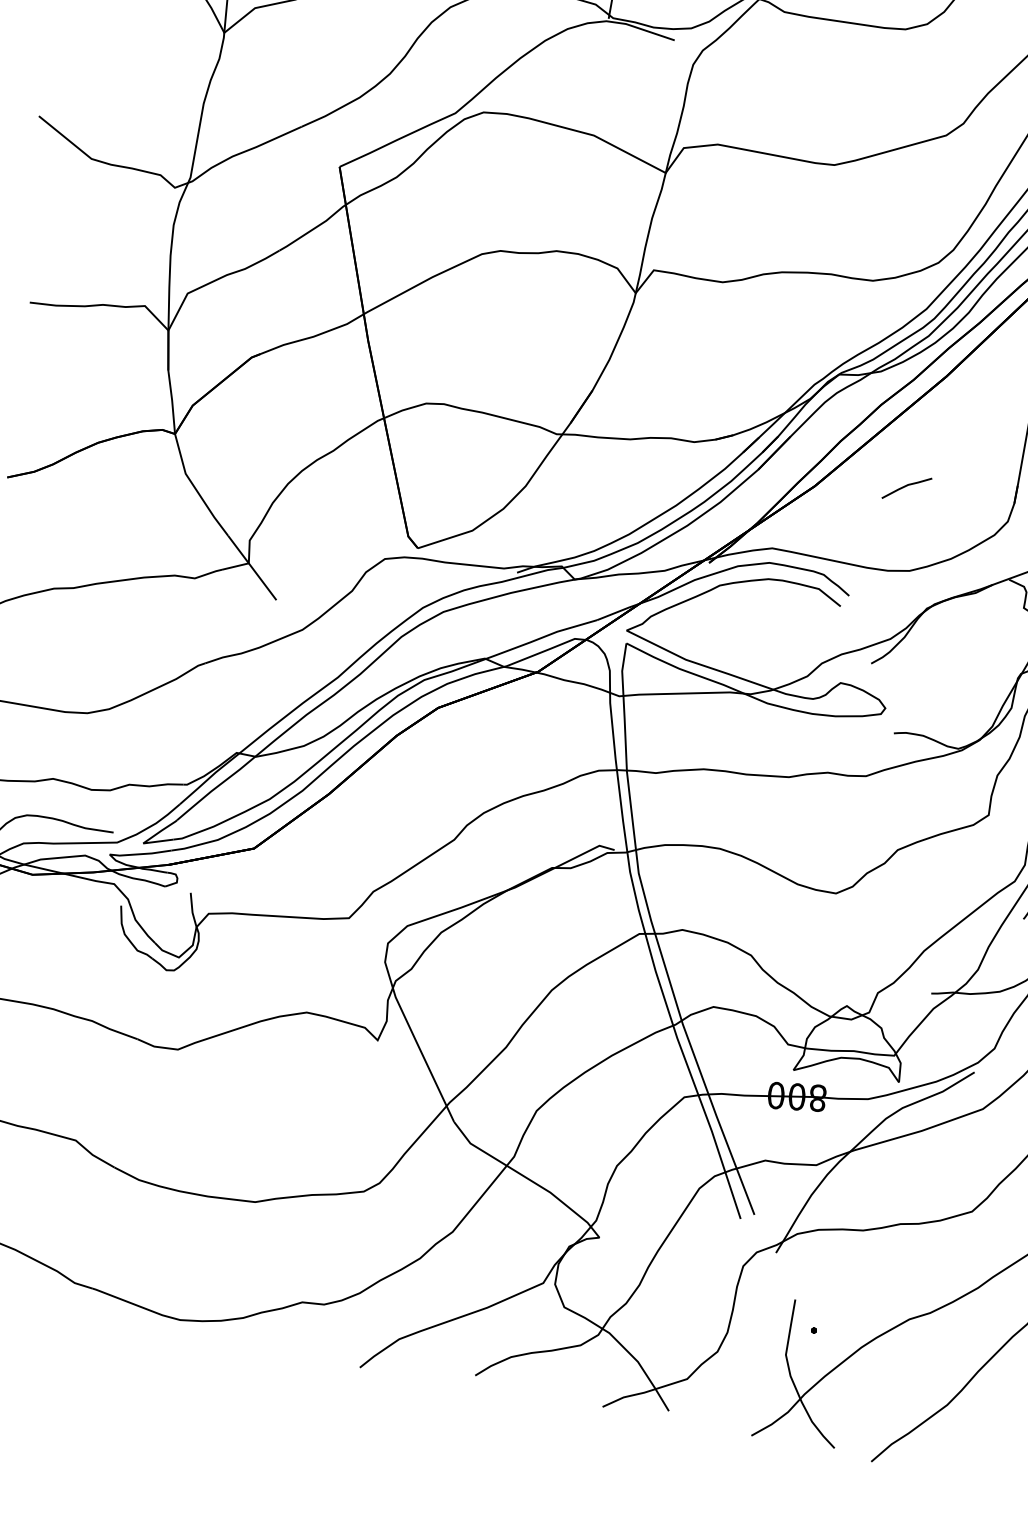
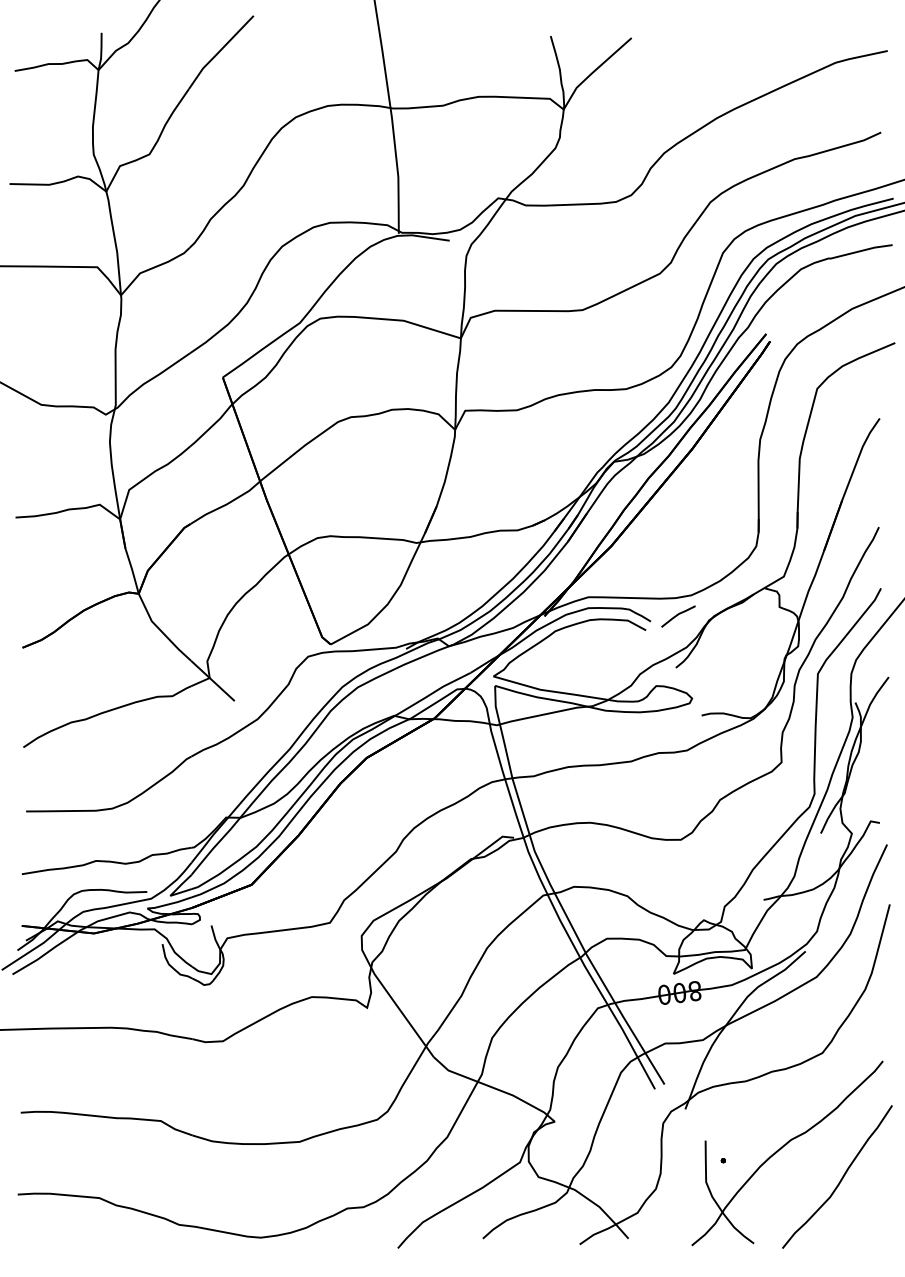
line: (907, 486) -> (678, 615), moved

